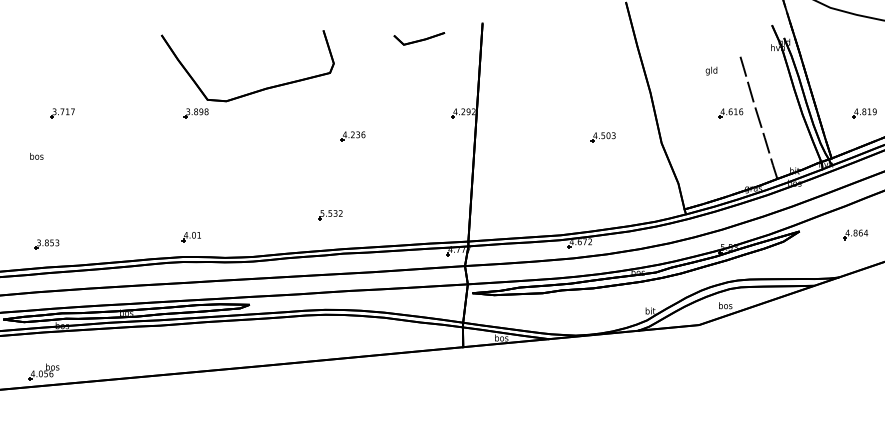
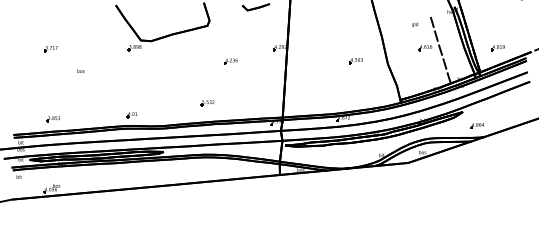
part: (61, 114) -> (50, 49), moved
part: (352, 136) -> (230, 61), moved
text: (35, 155) -> (80, 70), moved
part: (853, 234) -> (476, 125), moved

